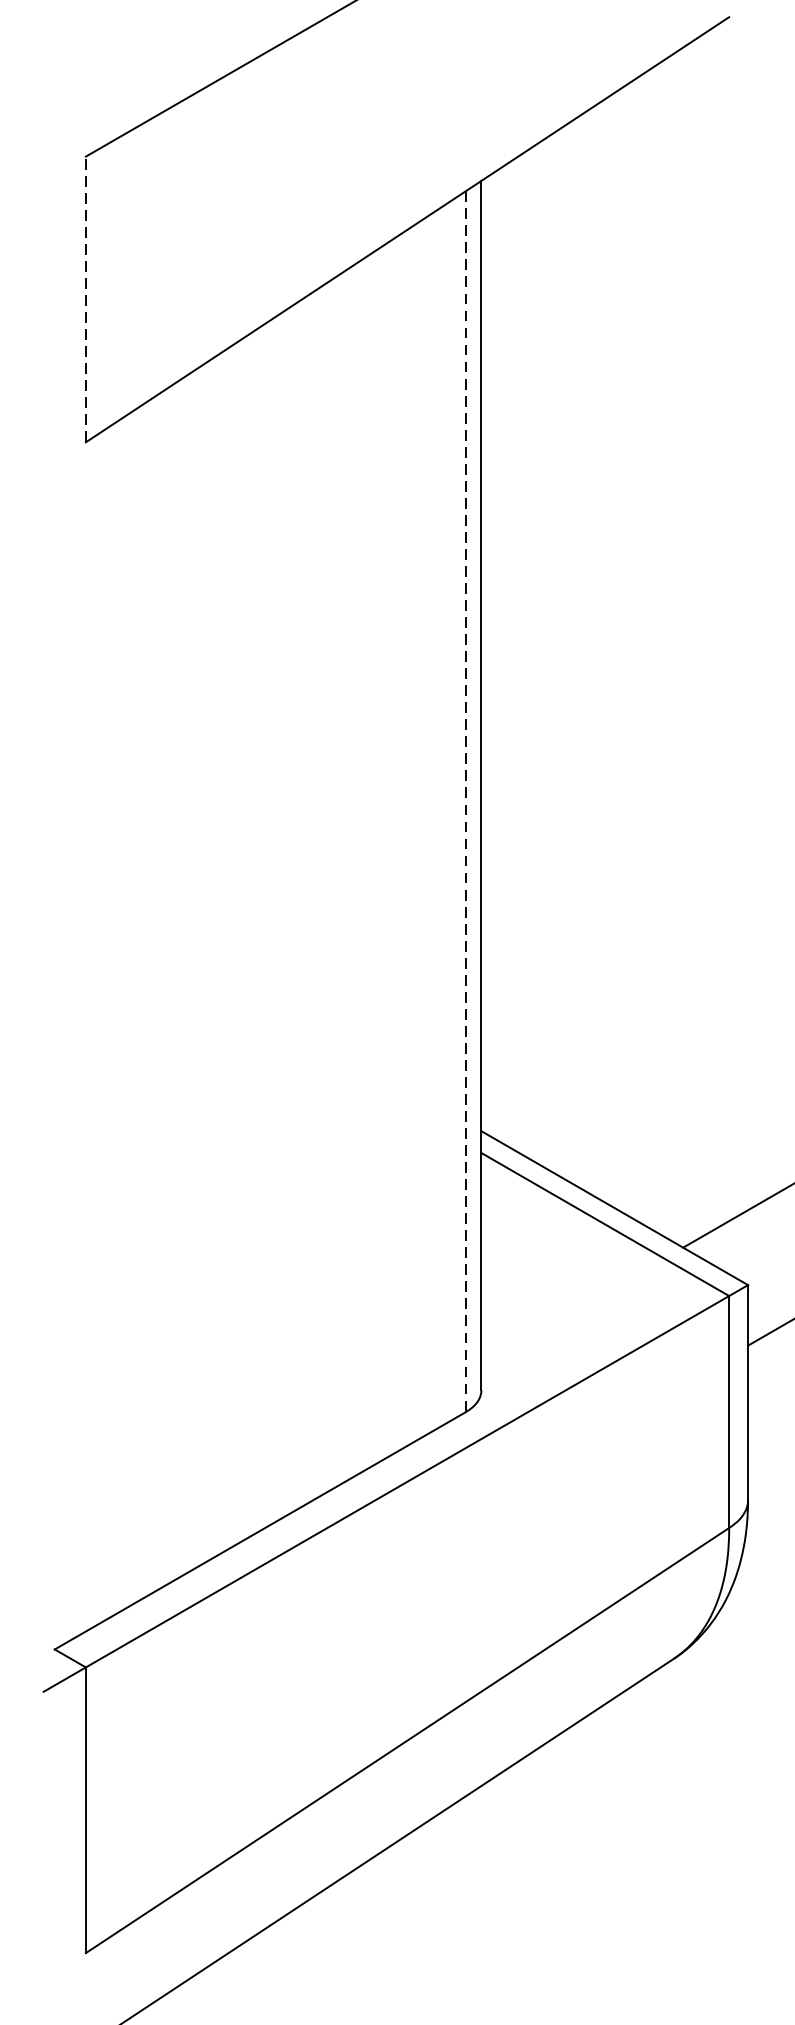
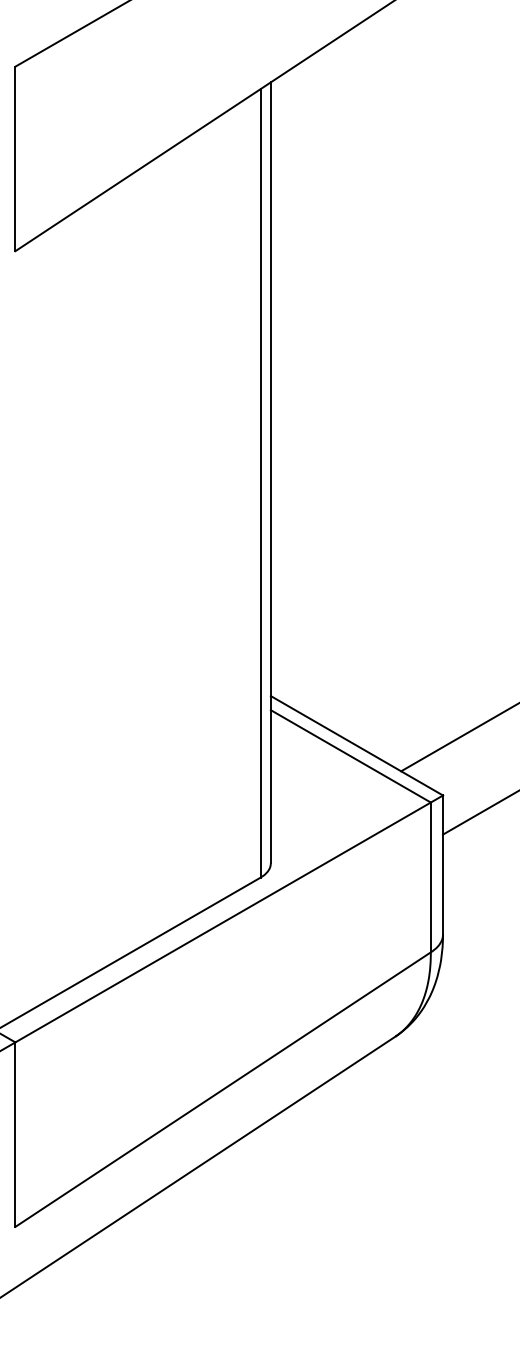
line: (86, 298) -> (15, 158), dashed -> solid
line: (465, 802) -> (260, 483), dashed -> solid

